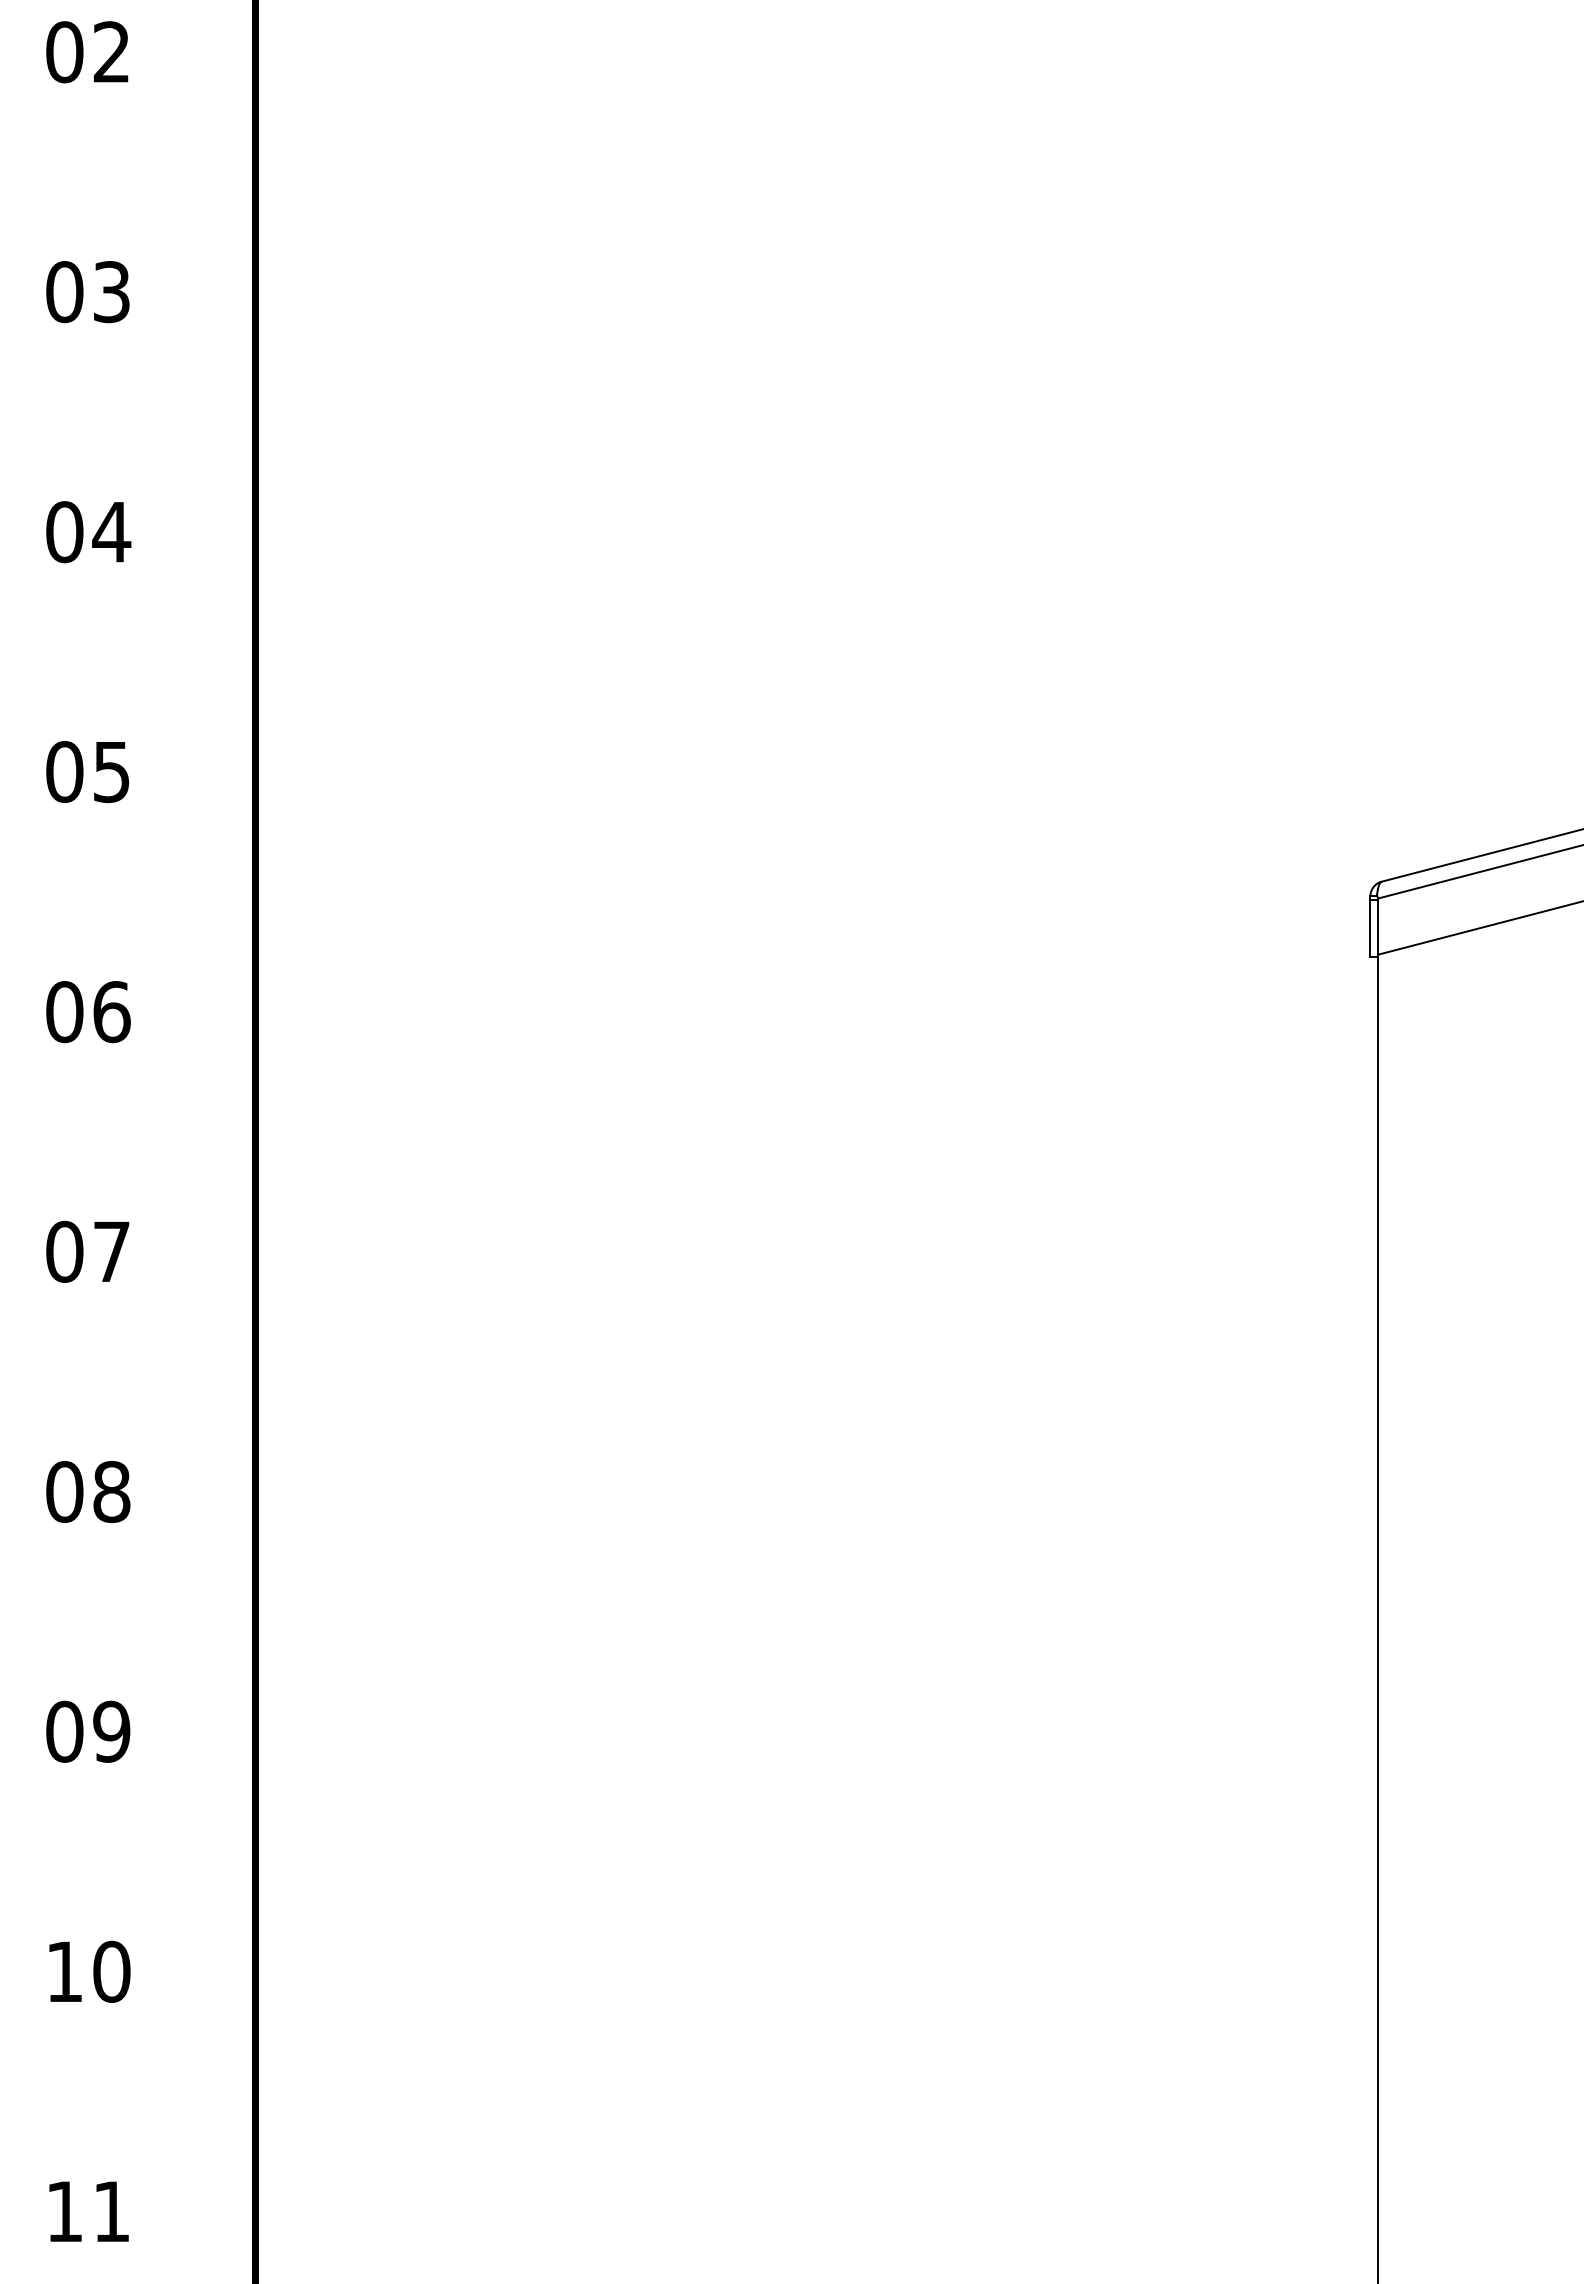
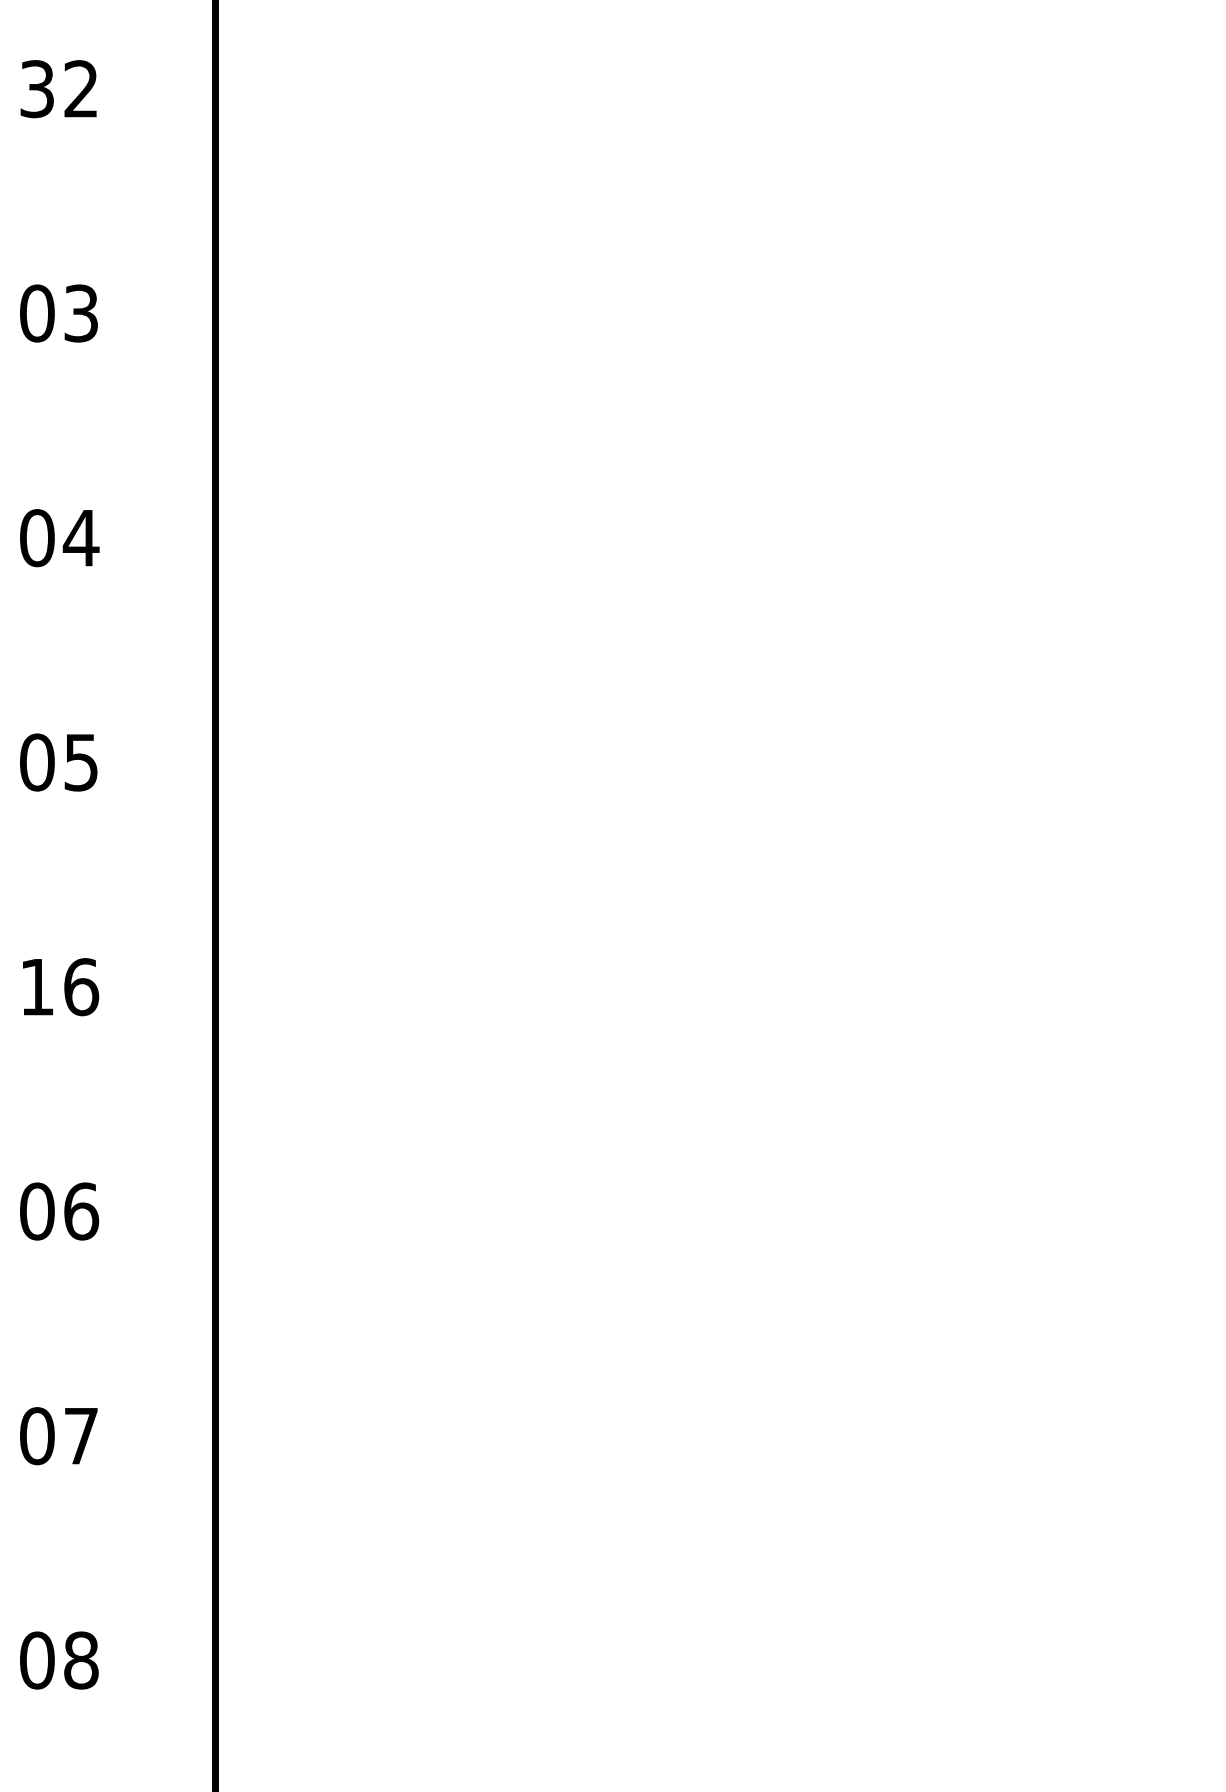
text: (64, 52) -> (37, 89), 02 -> 32
text: (64, 1012) -> (37, 987), 06 -> 16
text: (111, 1251) -> (81, 1211), 07 -> 06
text: (111, 1492) -> (81, 1436), 08 -> 07
text: (111, 1731) -> (81, 1660), 09 -> 08

